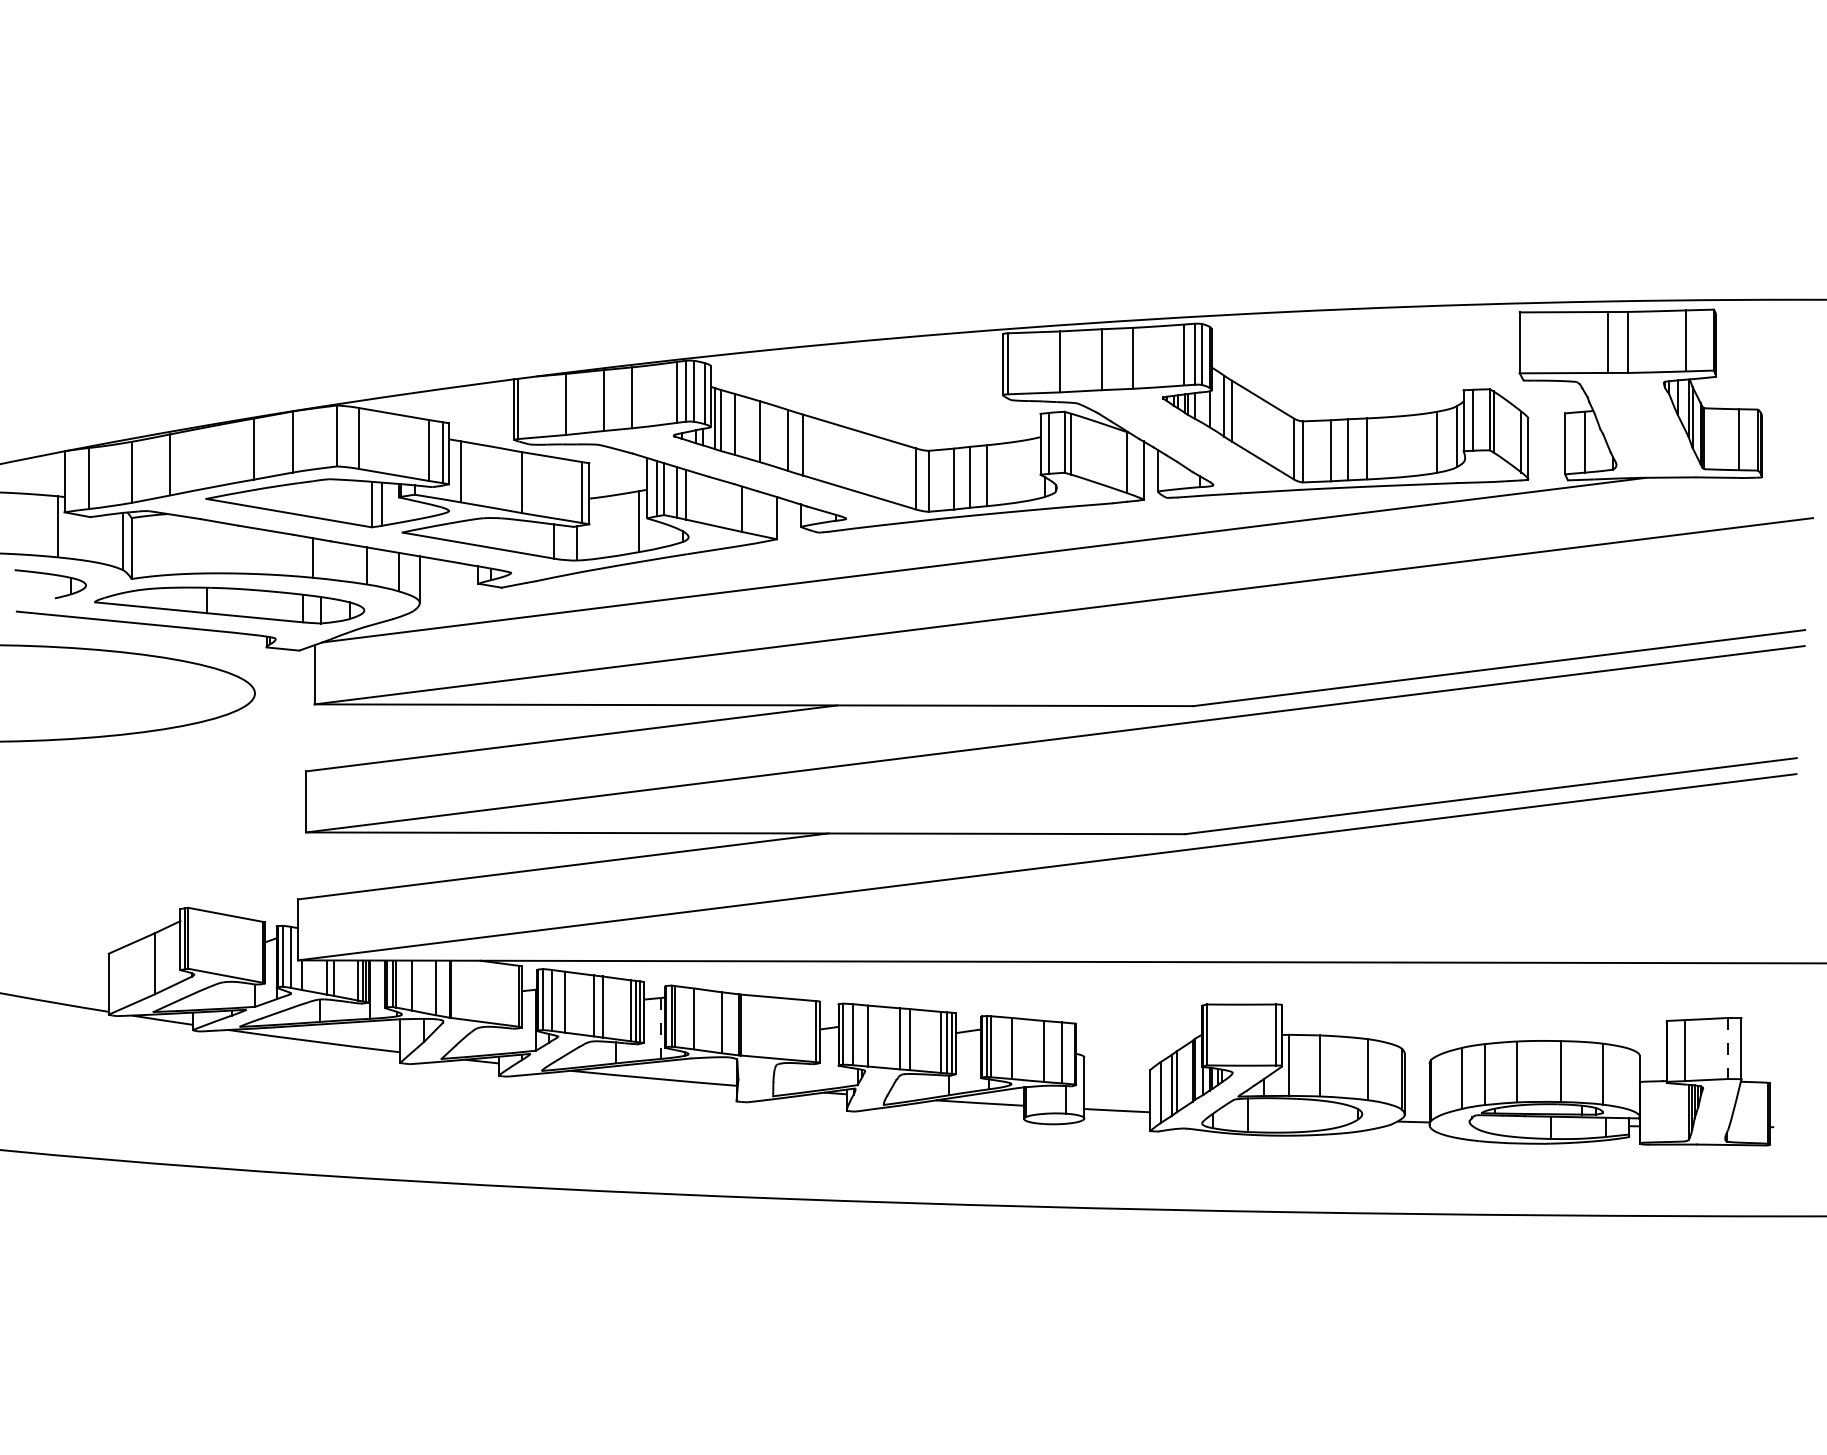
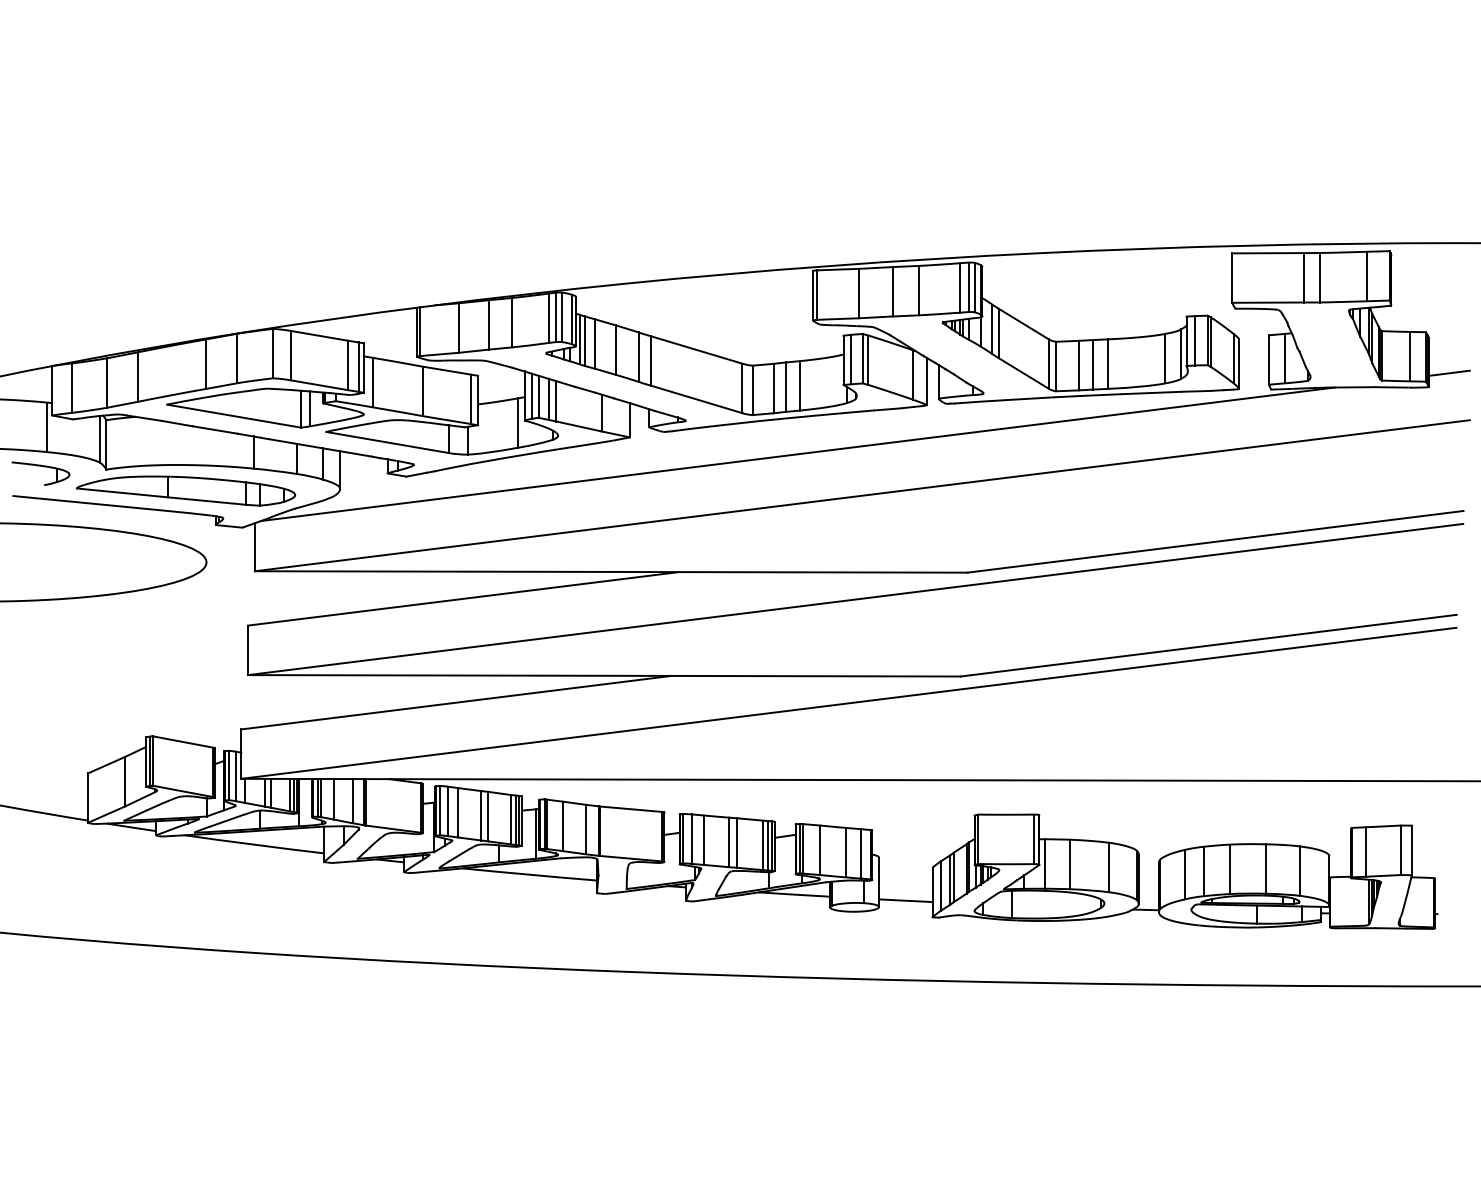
line: (1787, 460) -> (1449, 373), added
line: (660, 1029) -> (535, 834), dashed -> solid
line: (1727, 1048) -> (1400, 850), dashed -> solid

